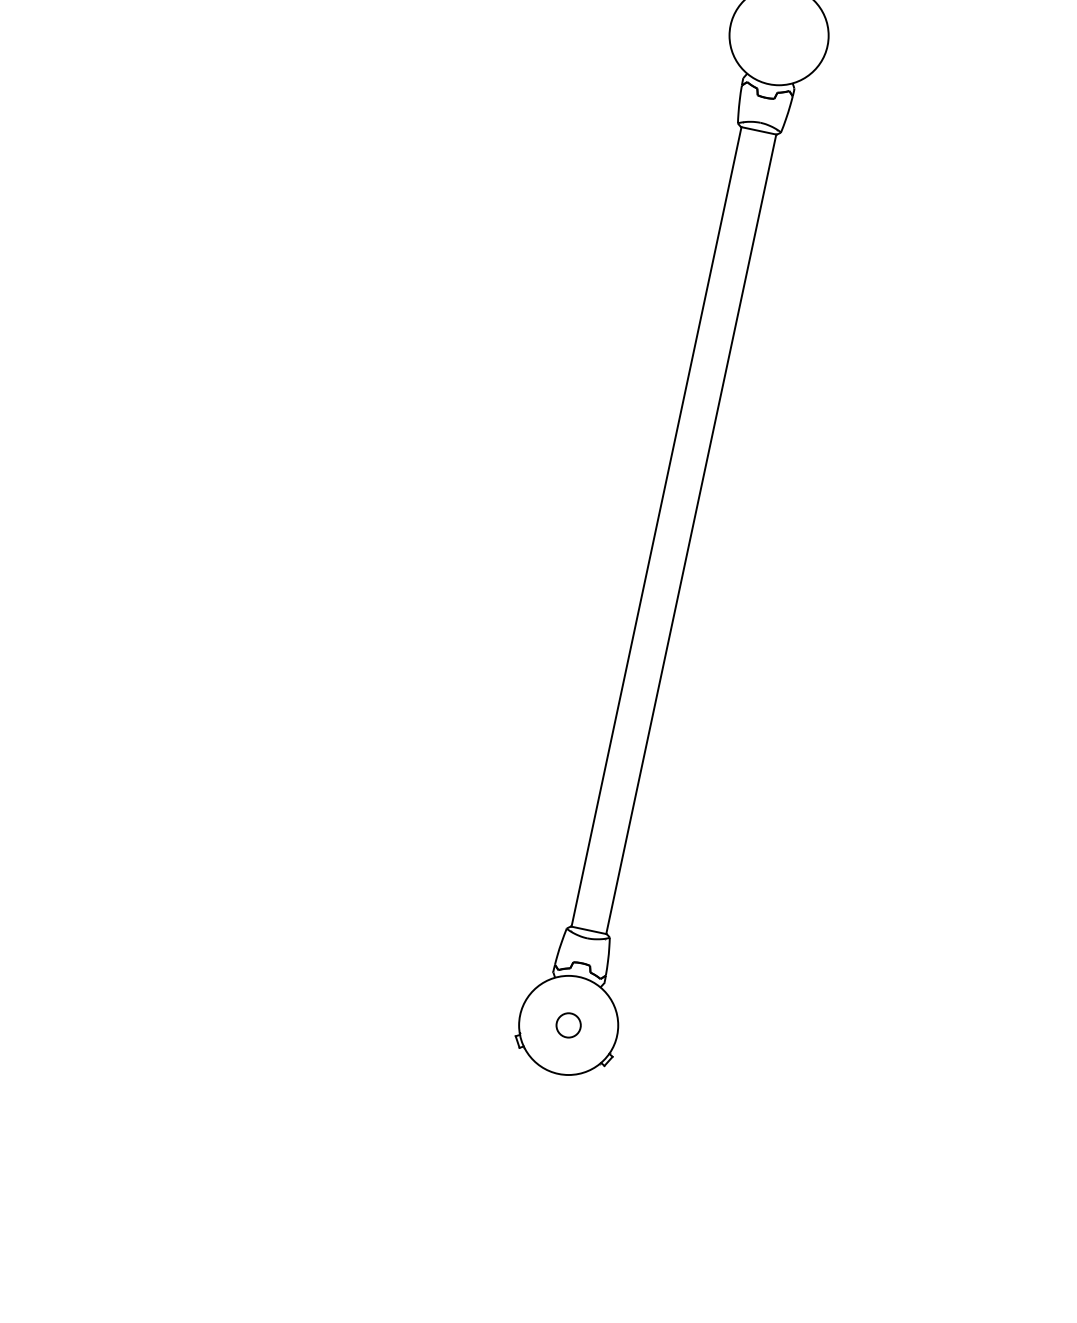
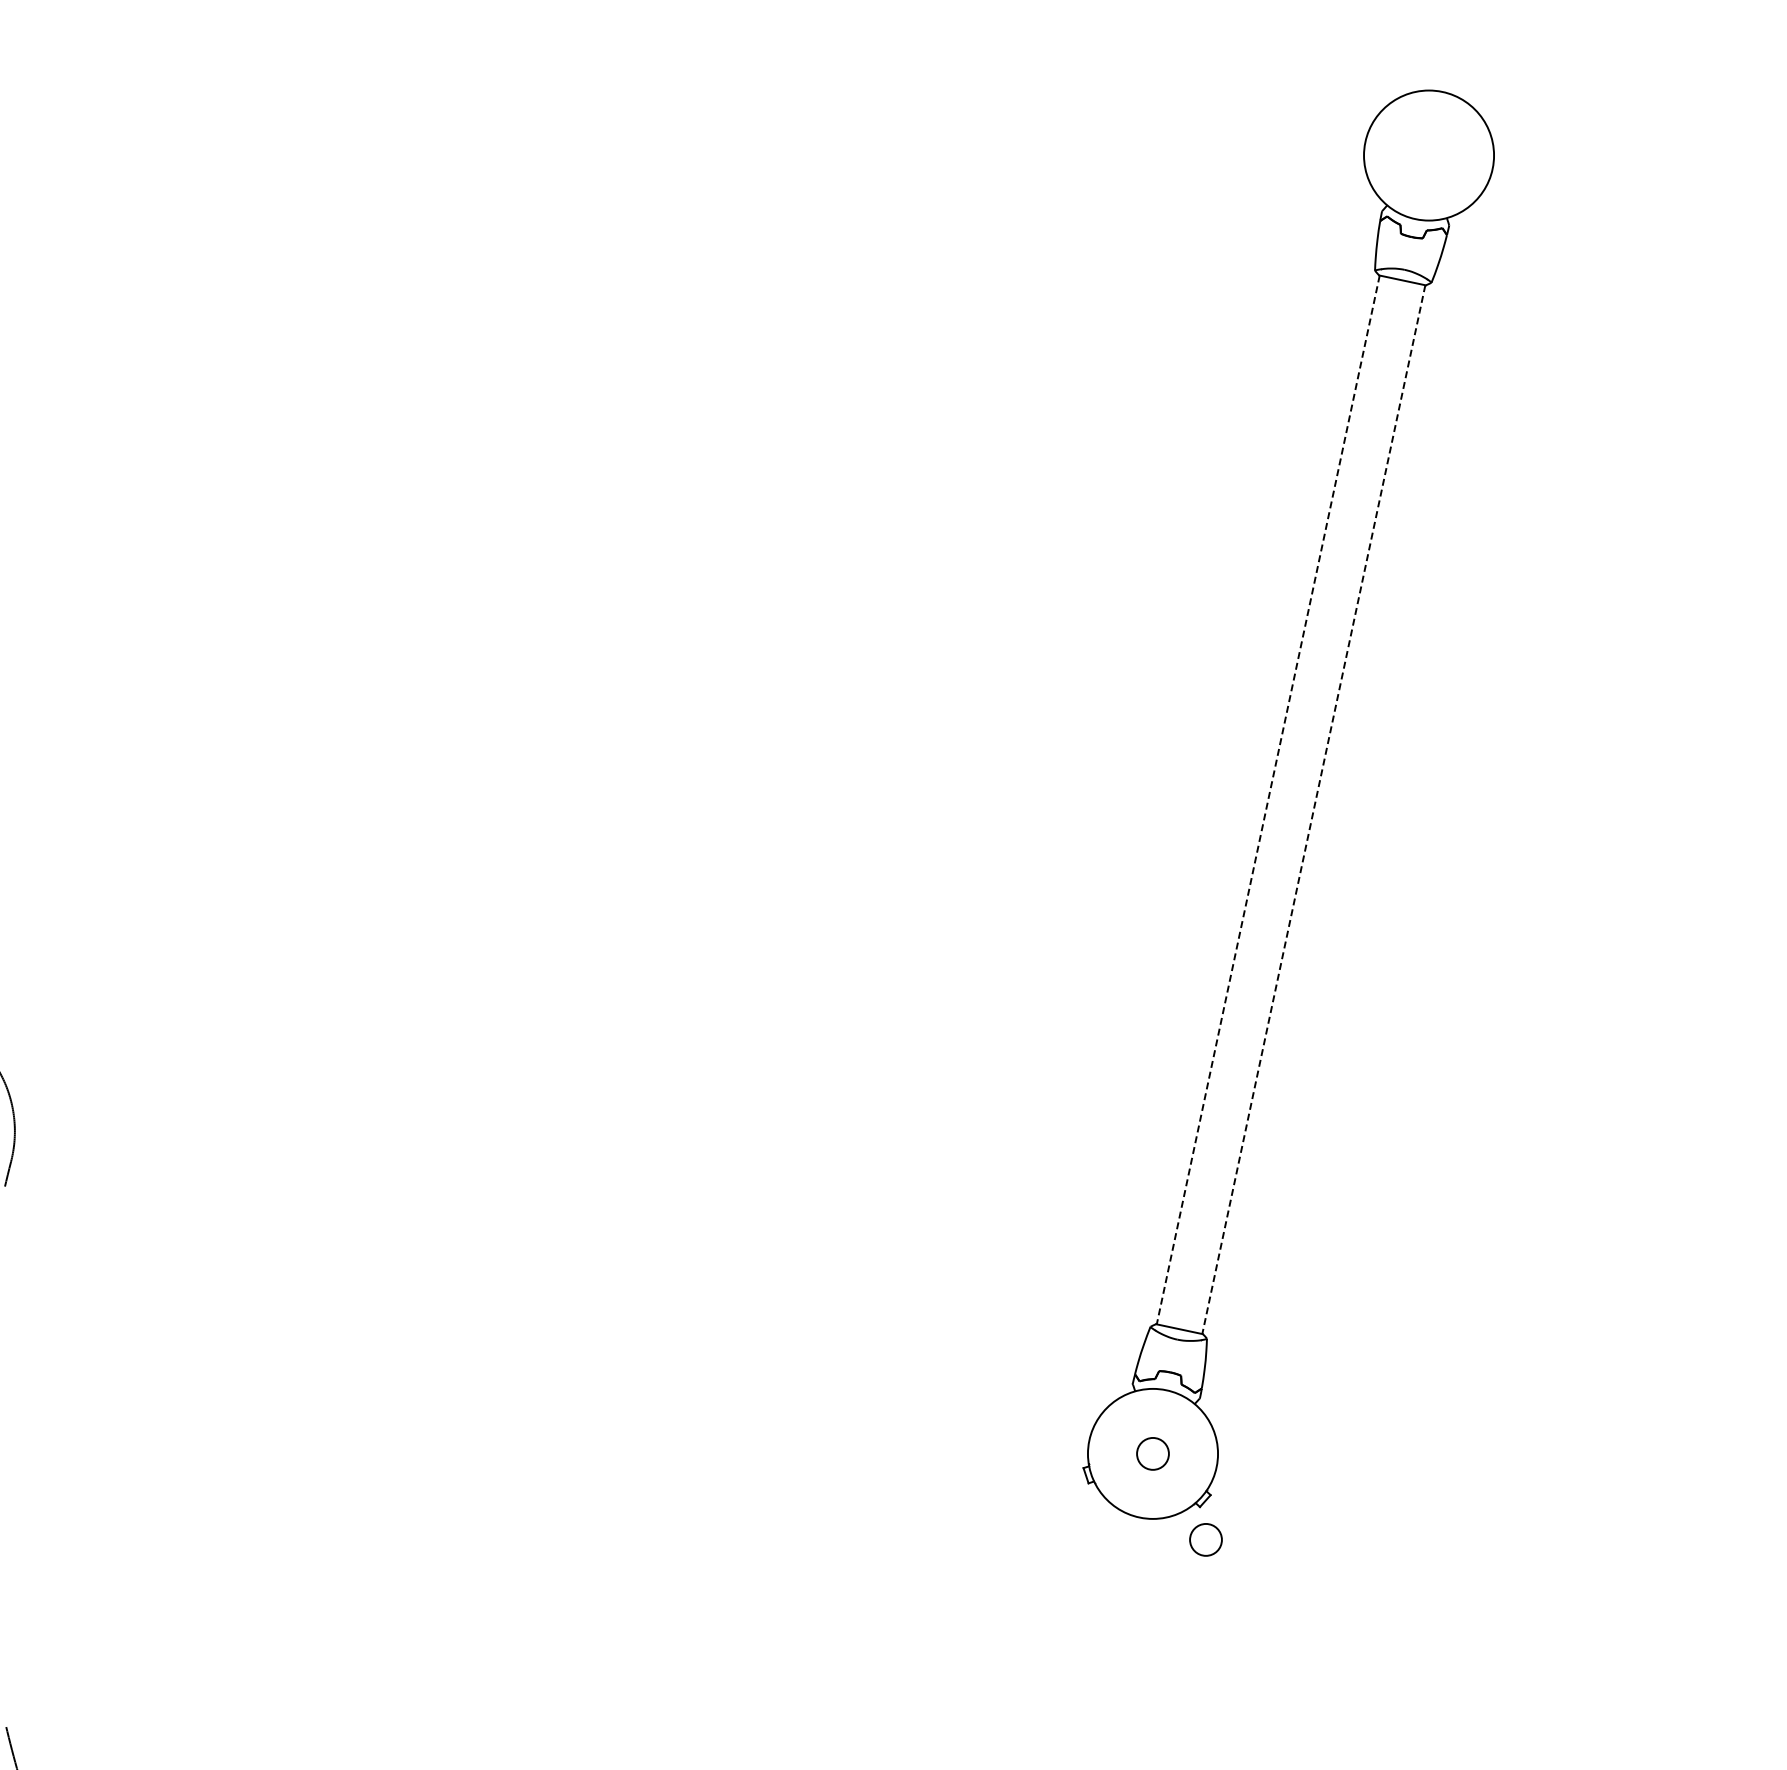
line: (656, 527) -> (1268, 800), solid -> dashed
line: (691, 534) -> (1313, 810), solid -> dashed
circle: (608, 1090) -> (1205, 1539), added

